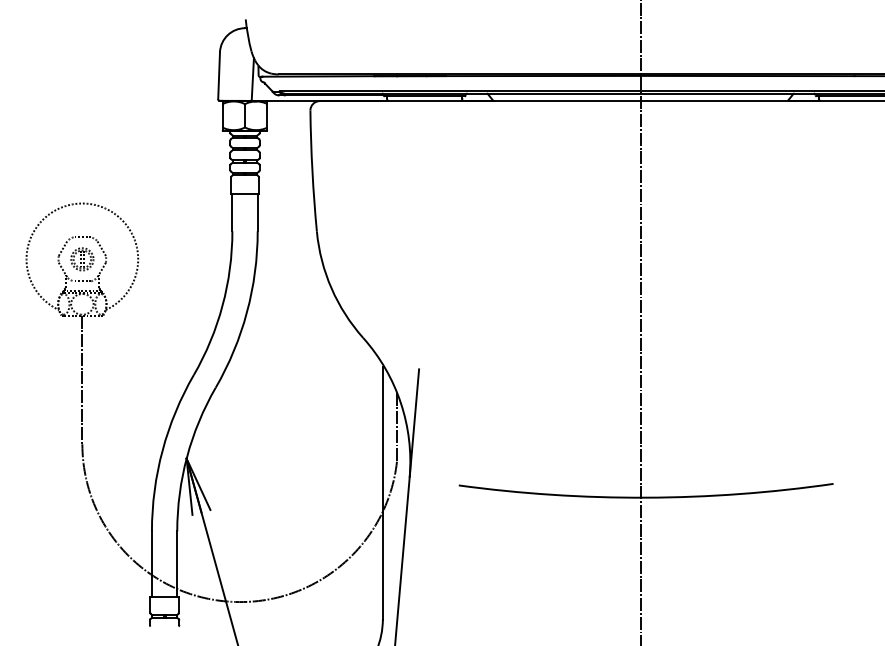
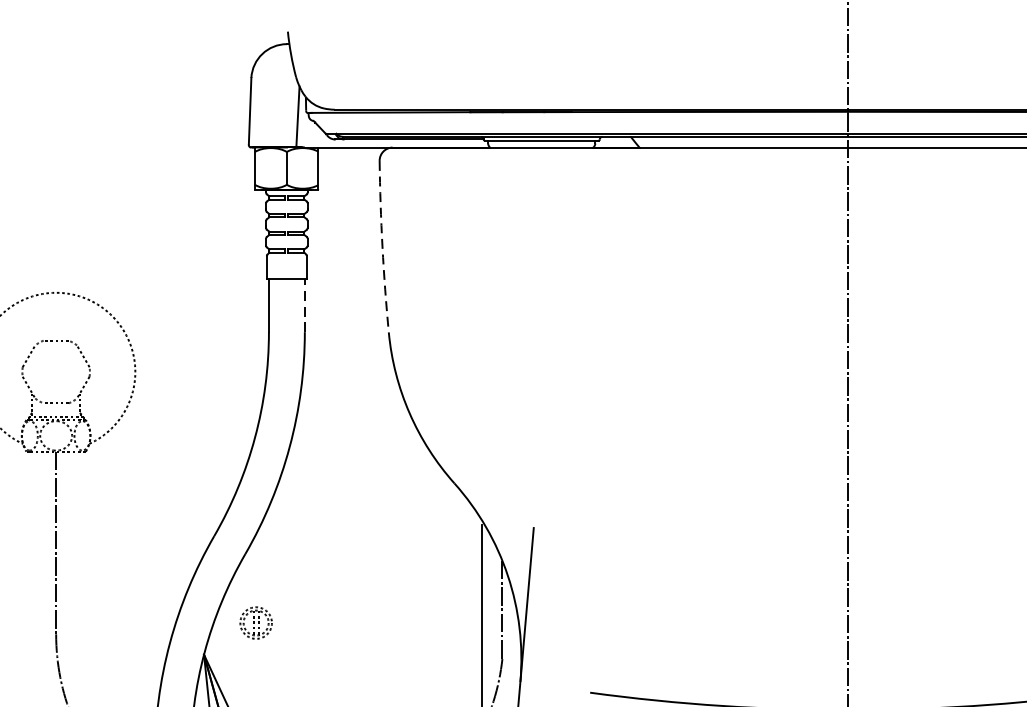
arc: (312, 171) -> (382, 247), solid -> dashed
line: (257, 212) -> (304, 305), solid -> dashed
part: (82, 259) -> (256, 623), moved

